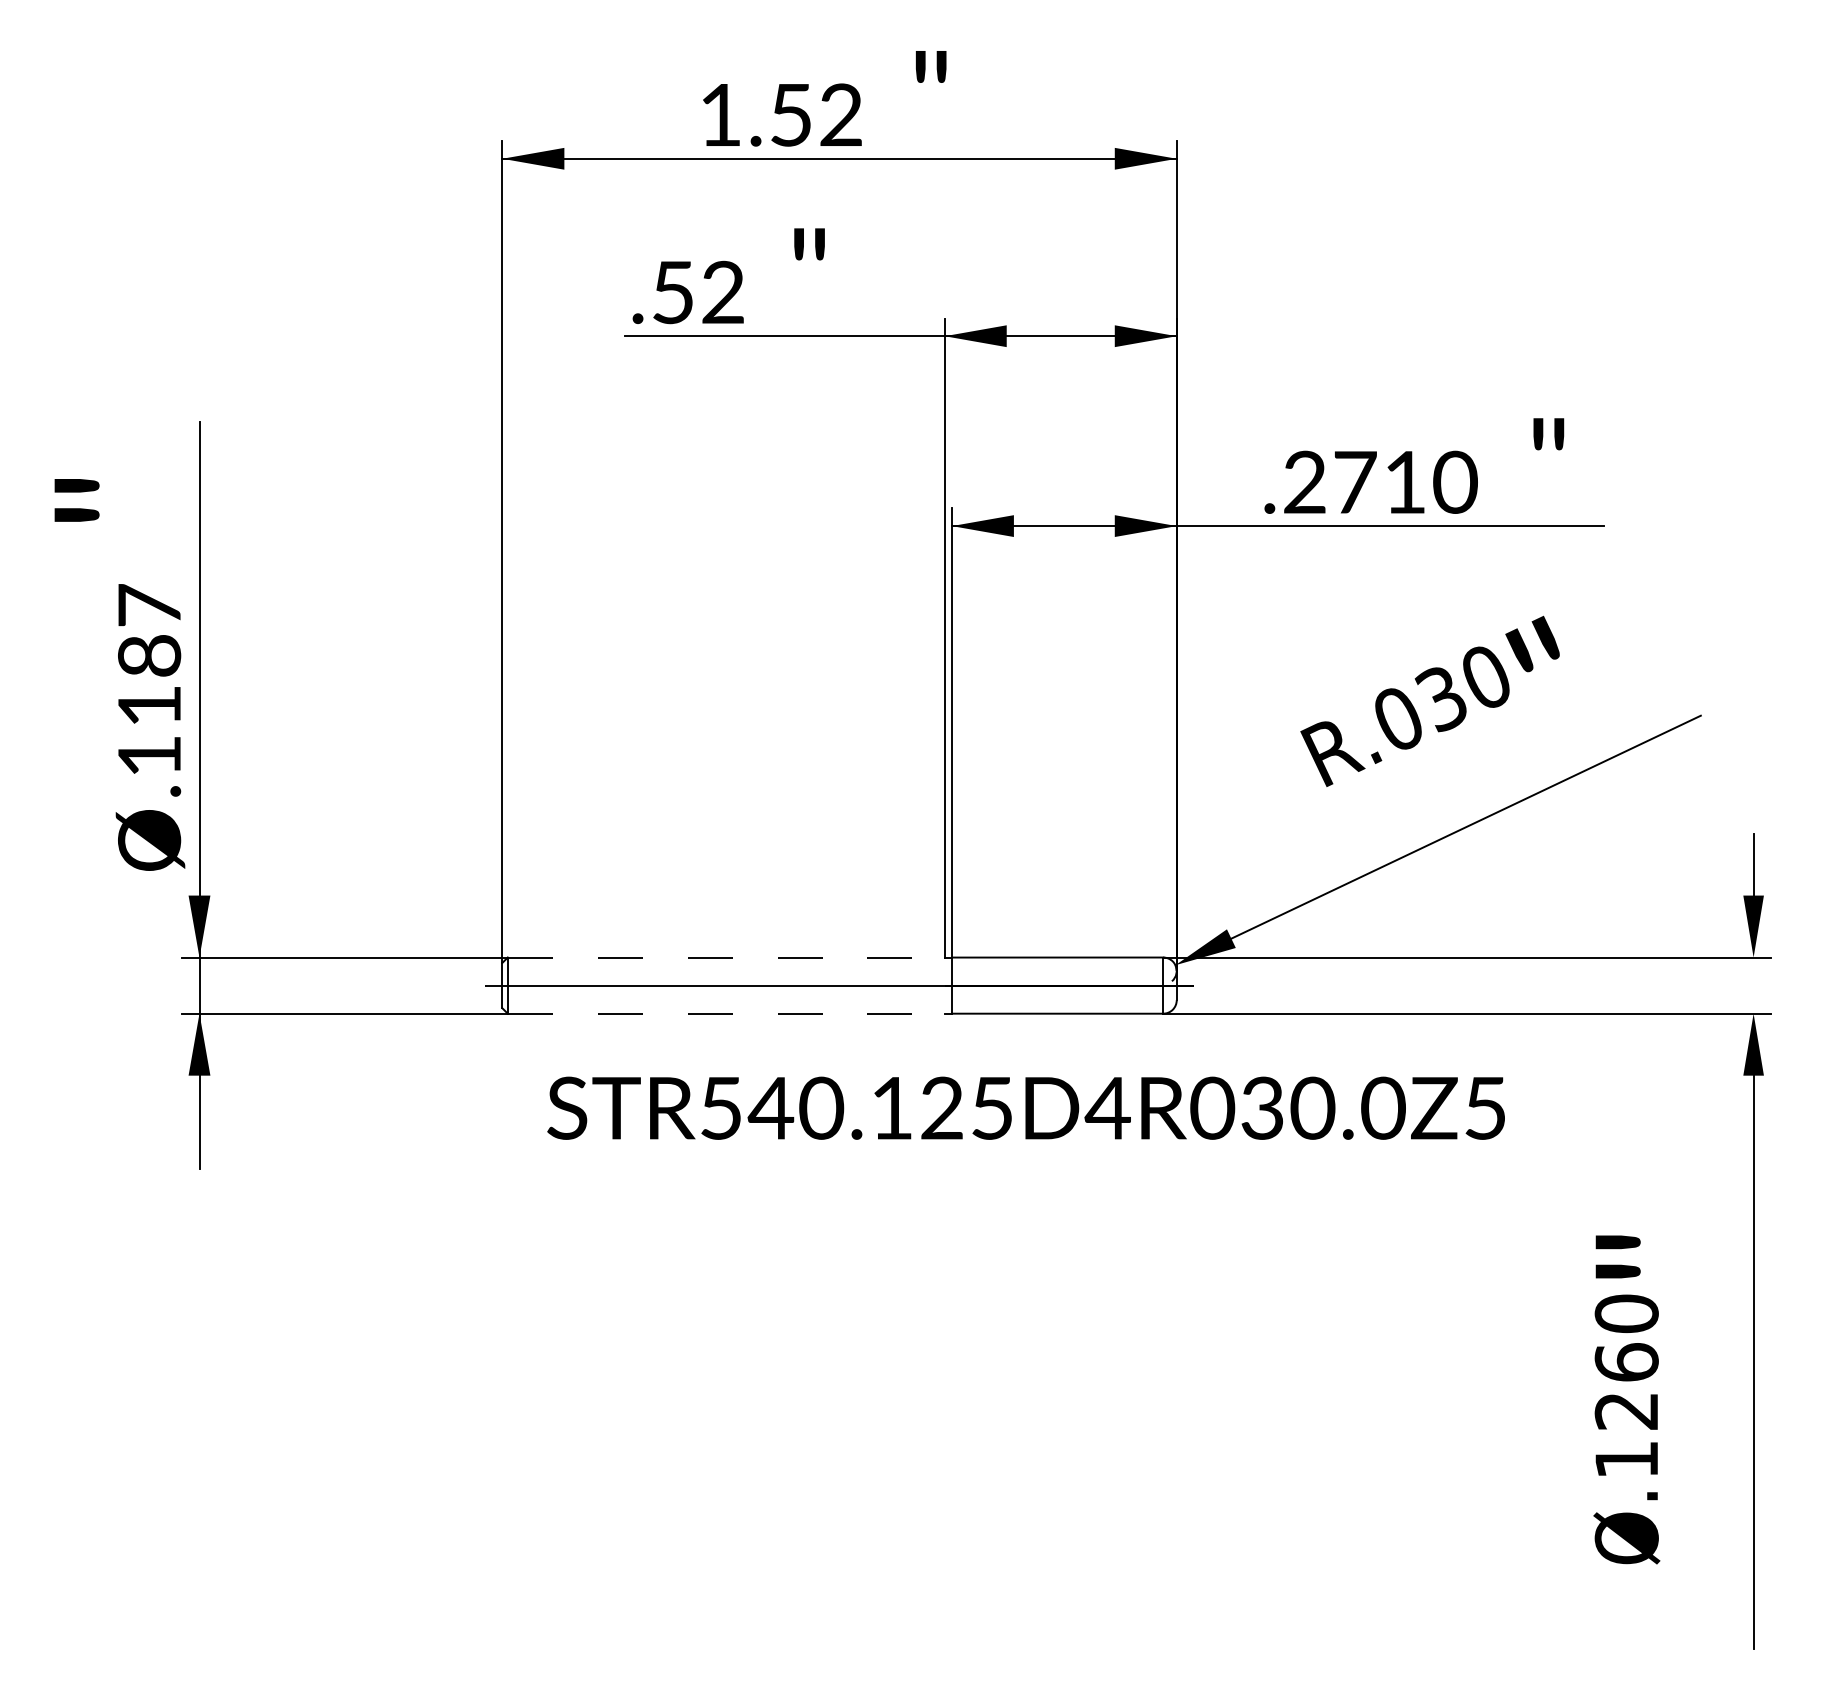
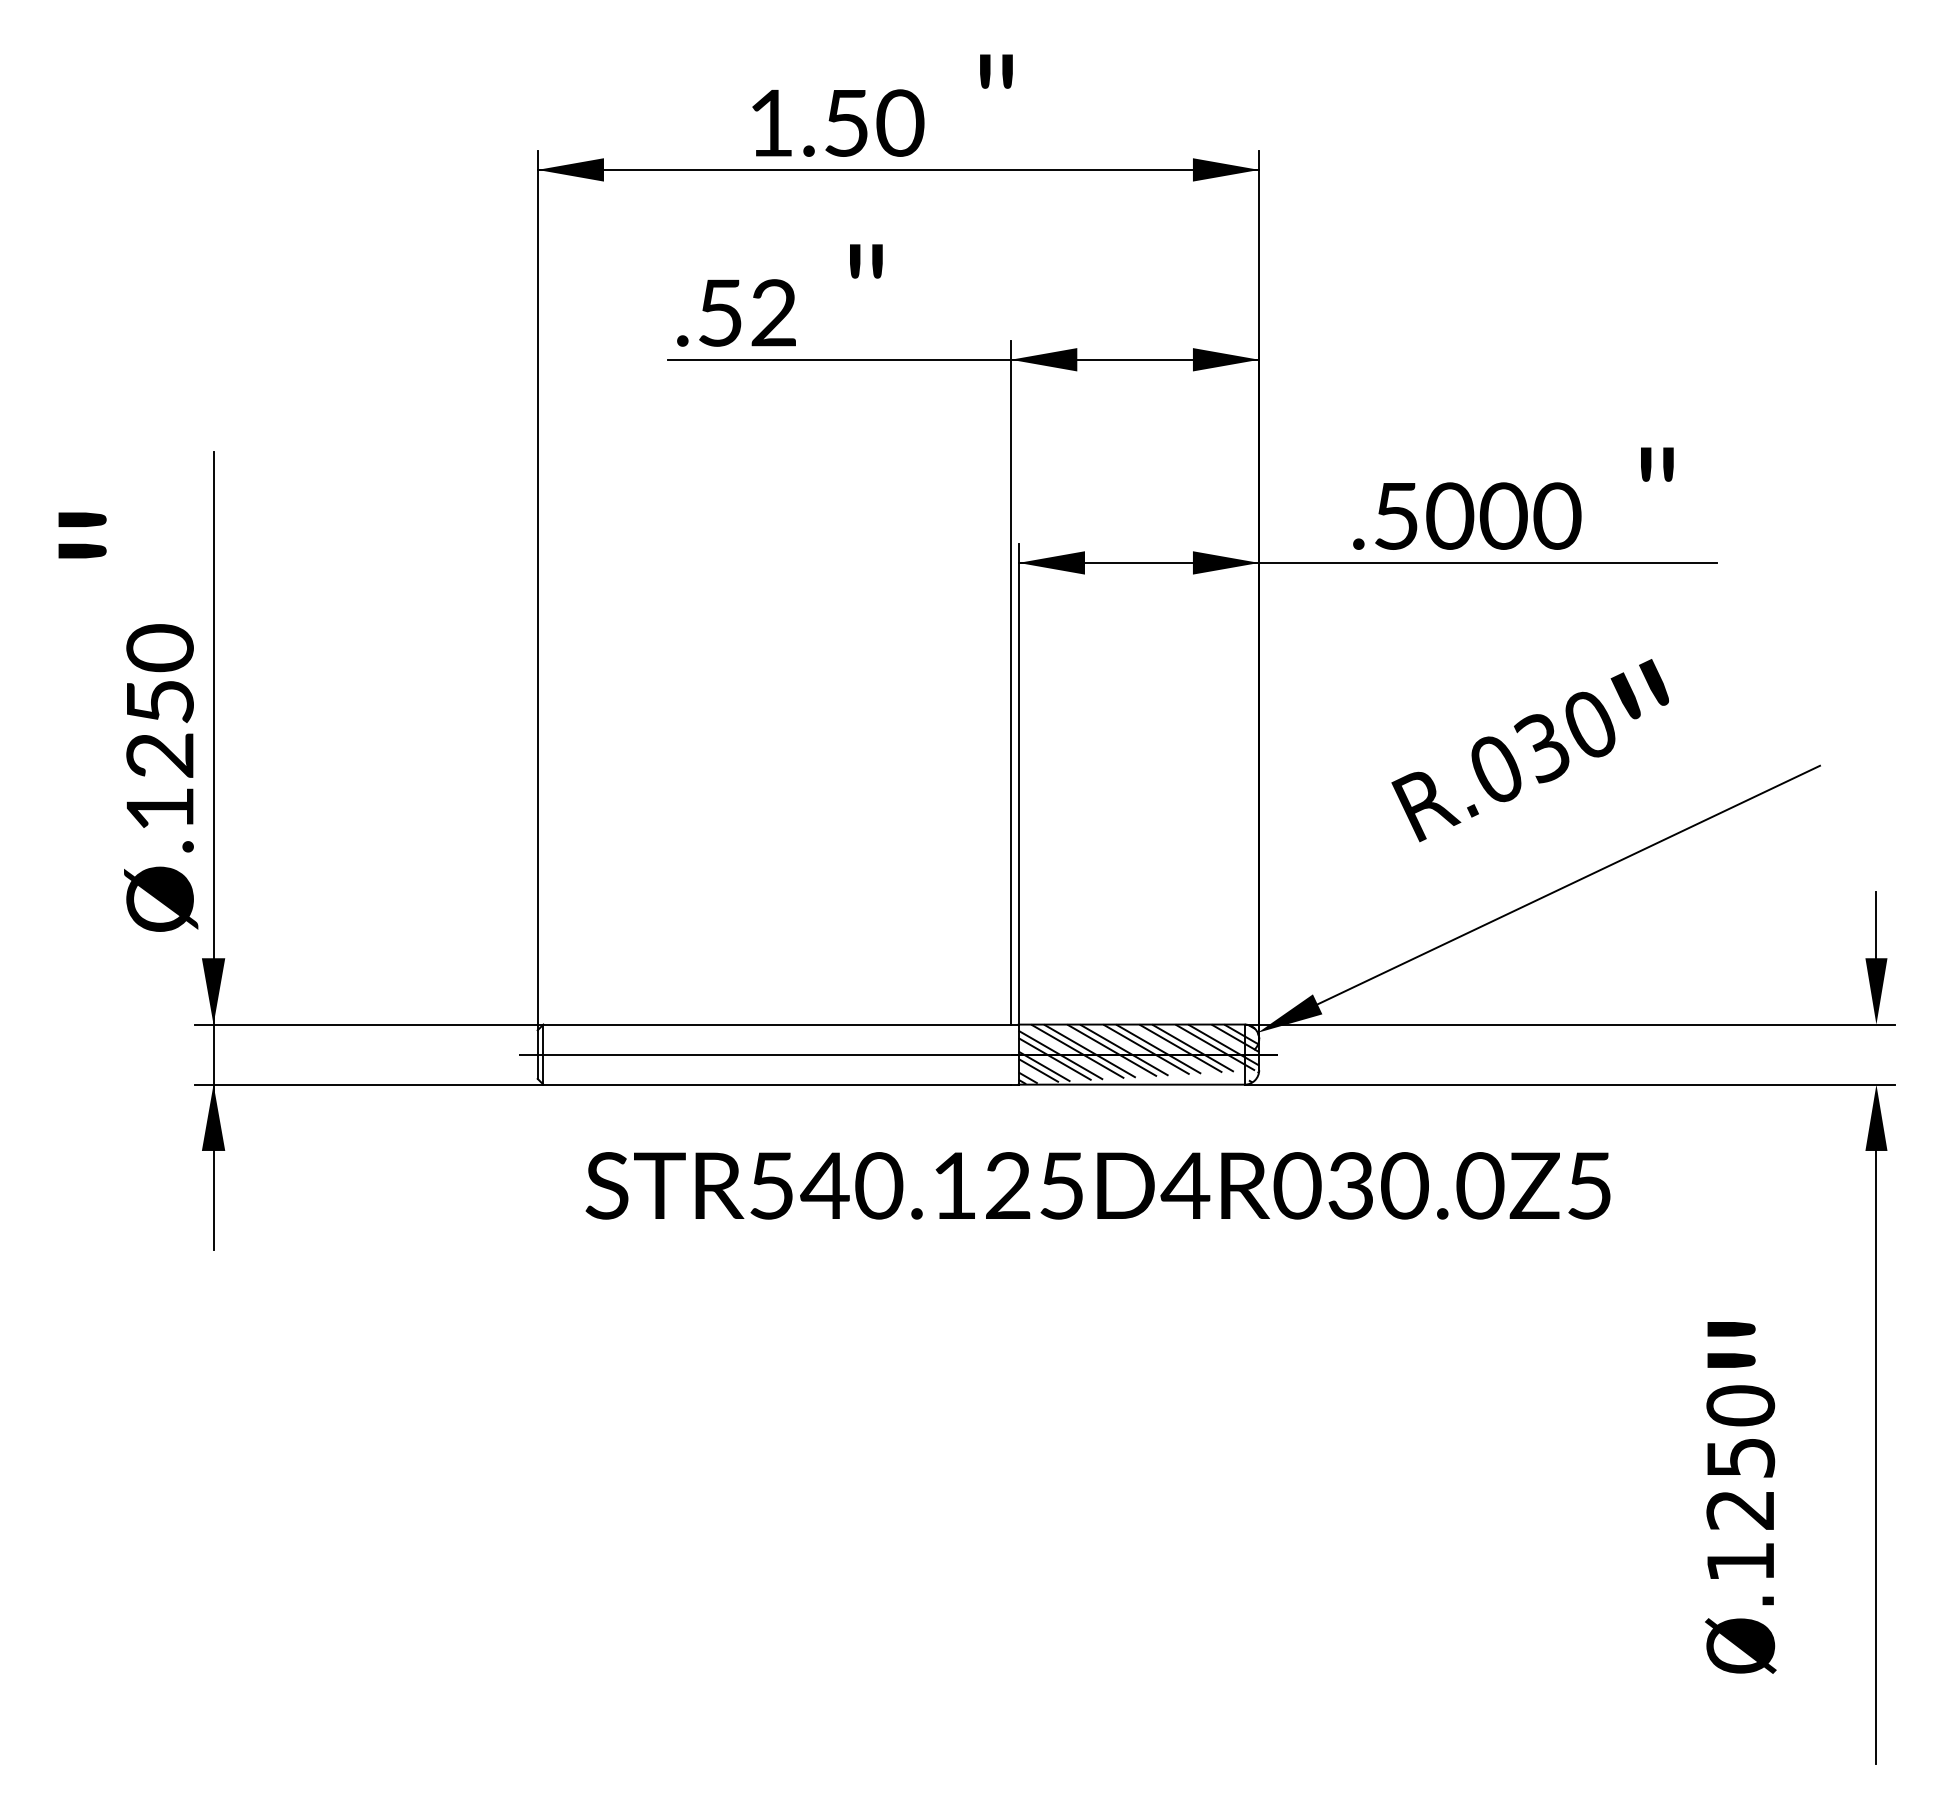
text: (841, 114) -> (900, 122), 1.52 -> 1.50
text: (1355, 481) -> (1450, 515), .2710 -> .5000
text: (148, 654) -> (159, 700), .1187 -> .1250
line: (726, 957) -> (777, 1024), dashed -> solid
hatch: (1063, 985) -> (1138, 1054), added
line: (726, 1013) -> (777, 1084), dashed -> solid
text: (1626, 1362) -> (1740, 1457), Ø.1260 -> Ø.1250

